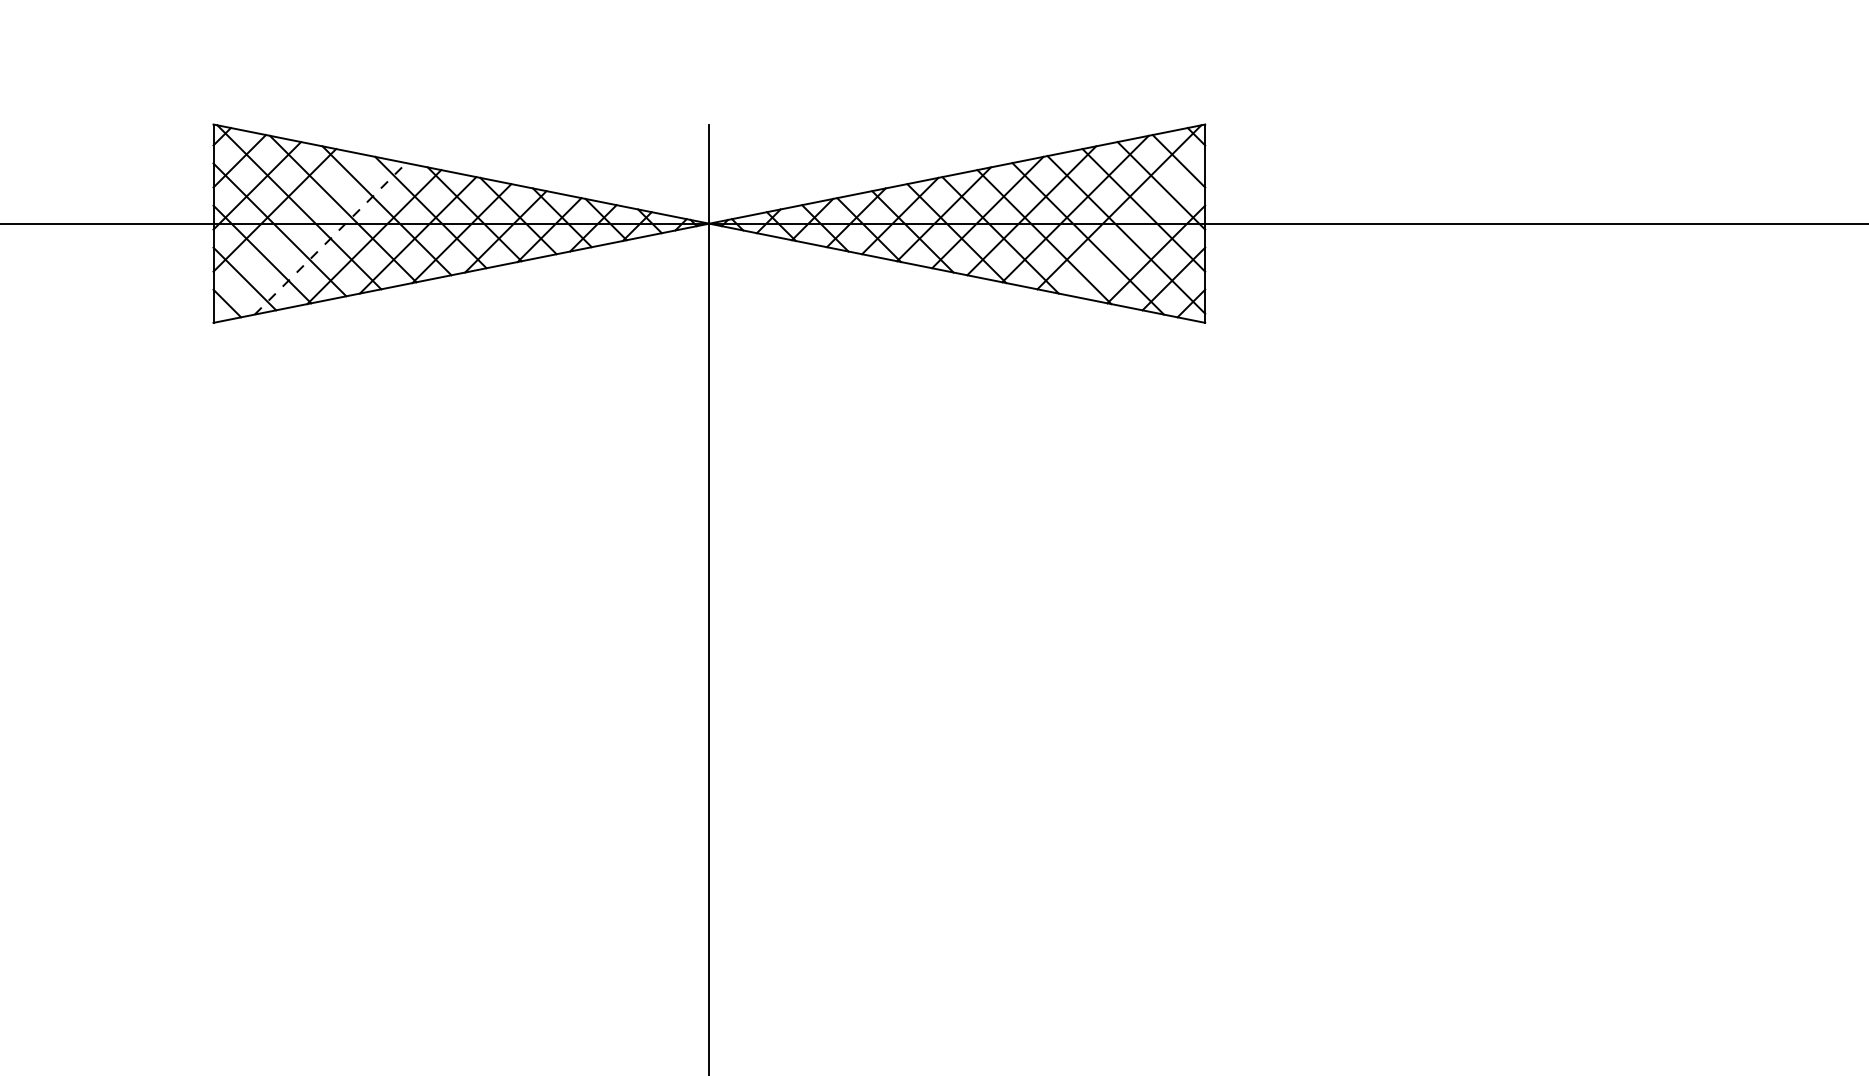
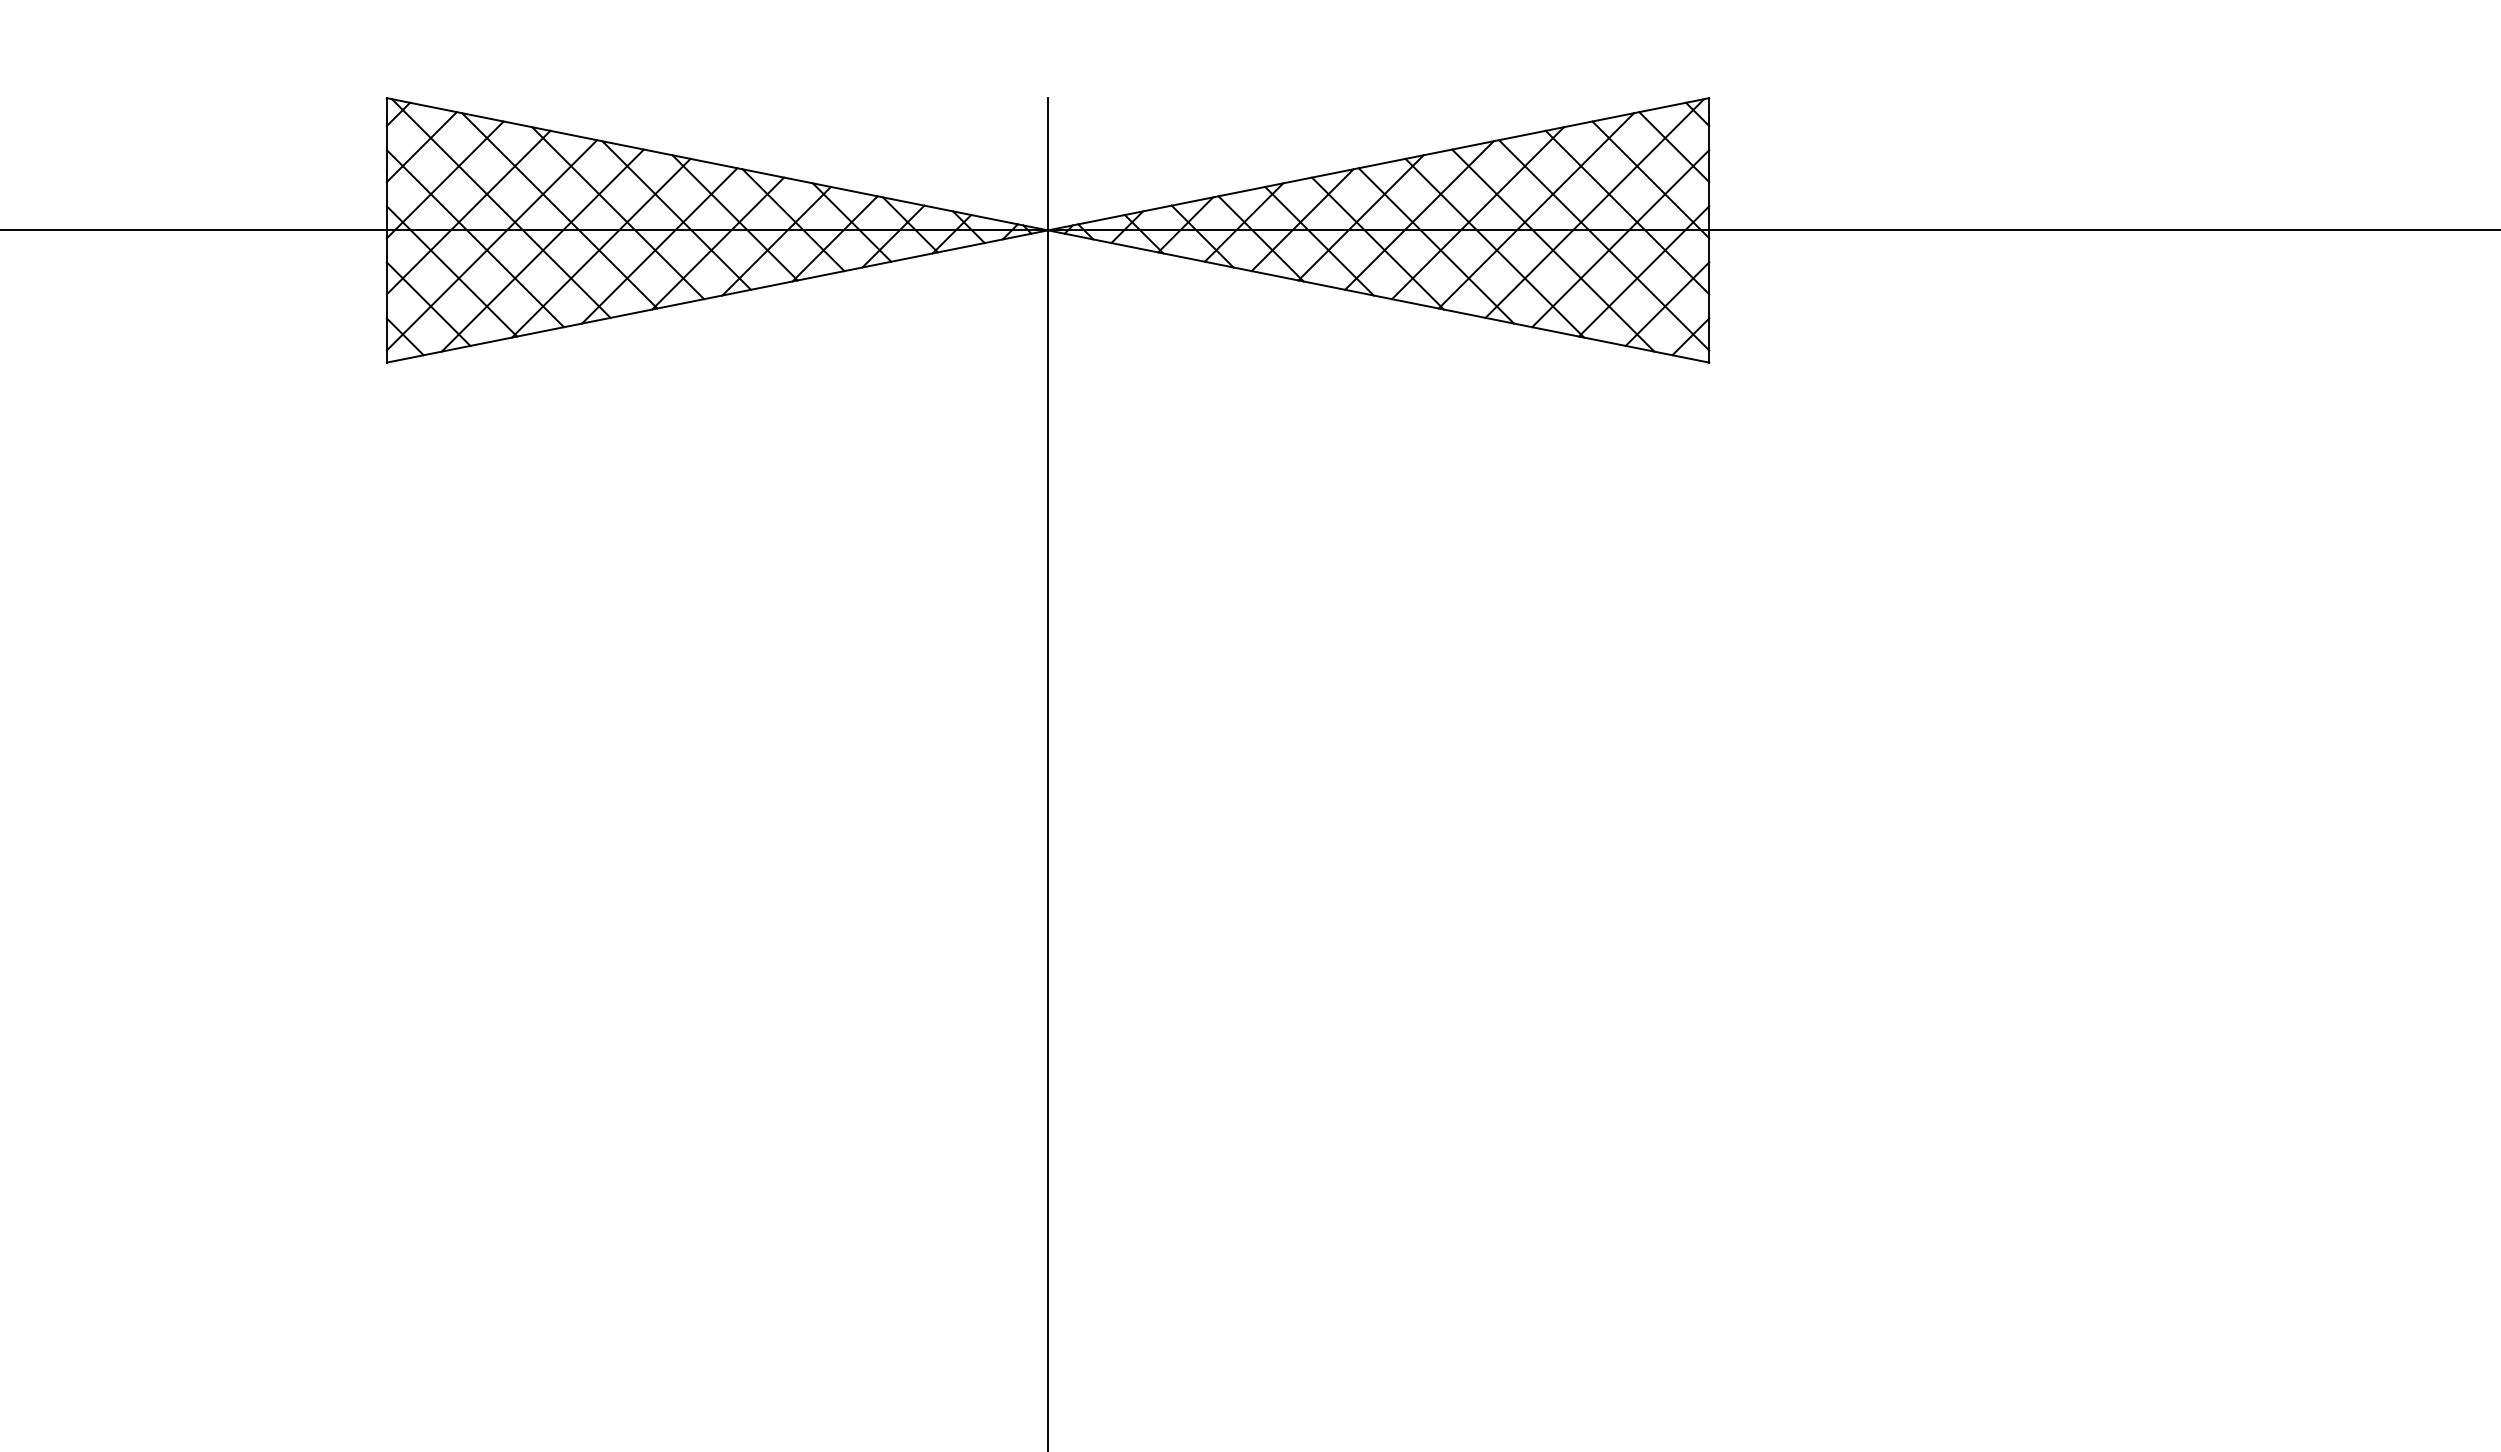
line: (1138, 229) -> (1620, 238), added
line: (291, 235) -> (491, 245), added
line: (330, 238) -> (542, 250), dashed -> solid

